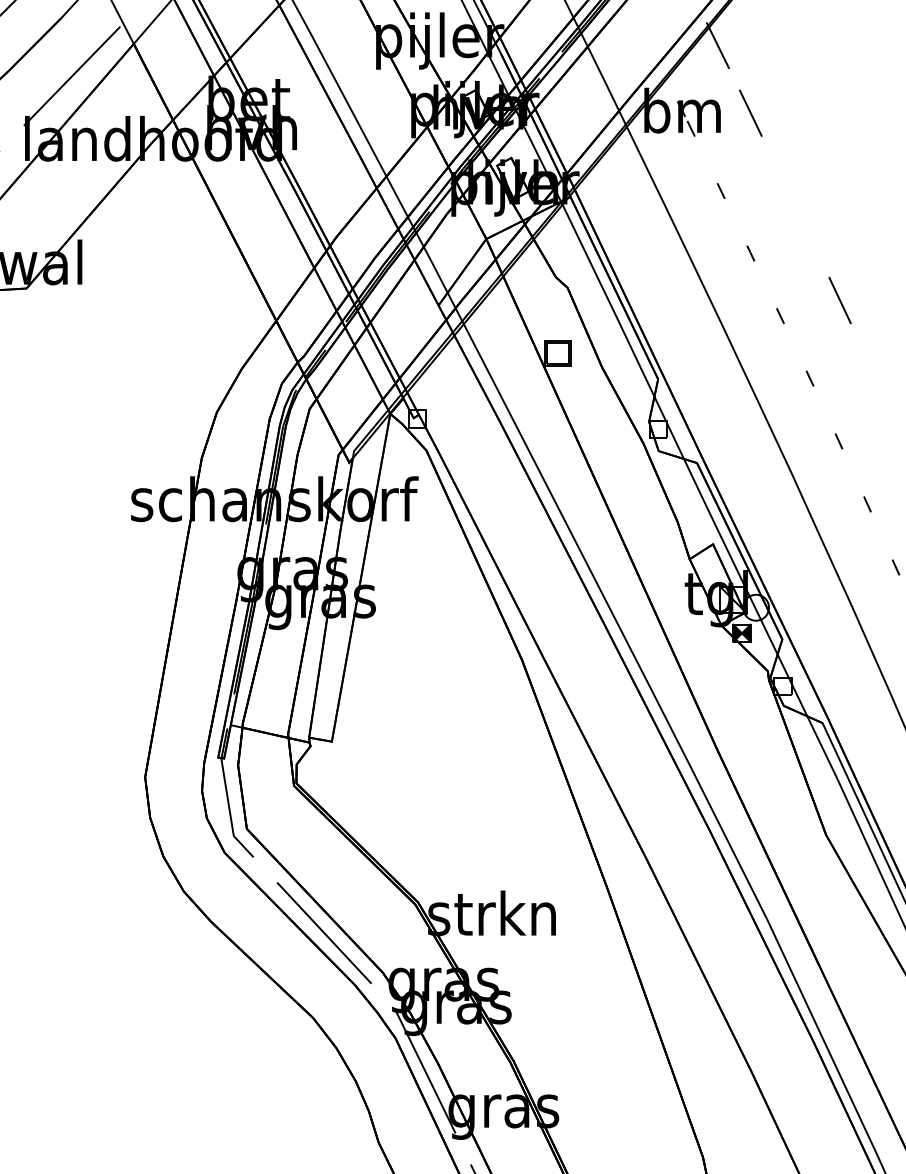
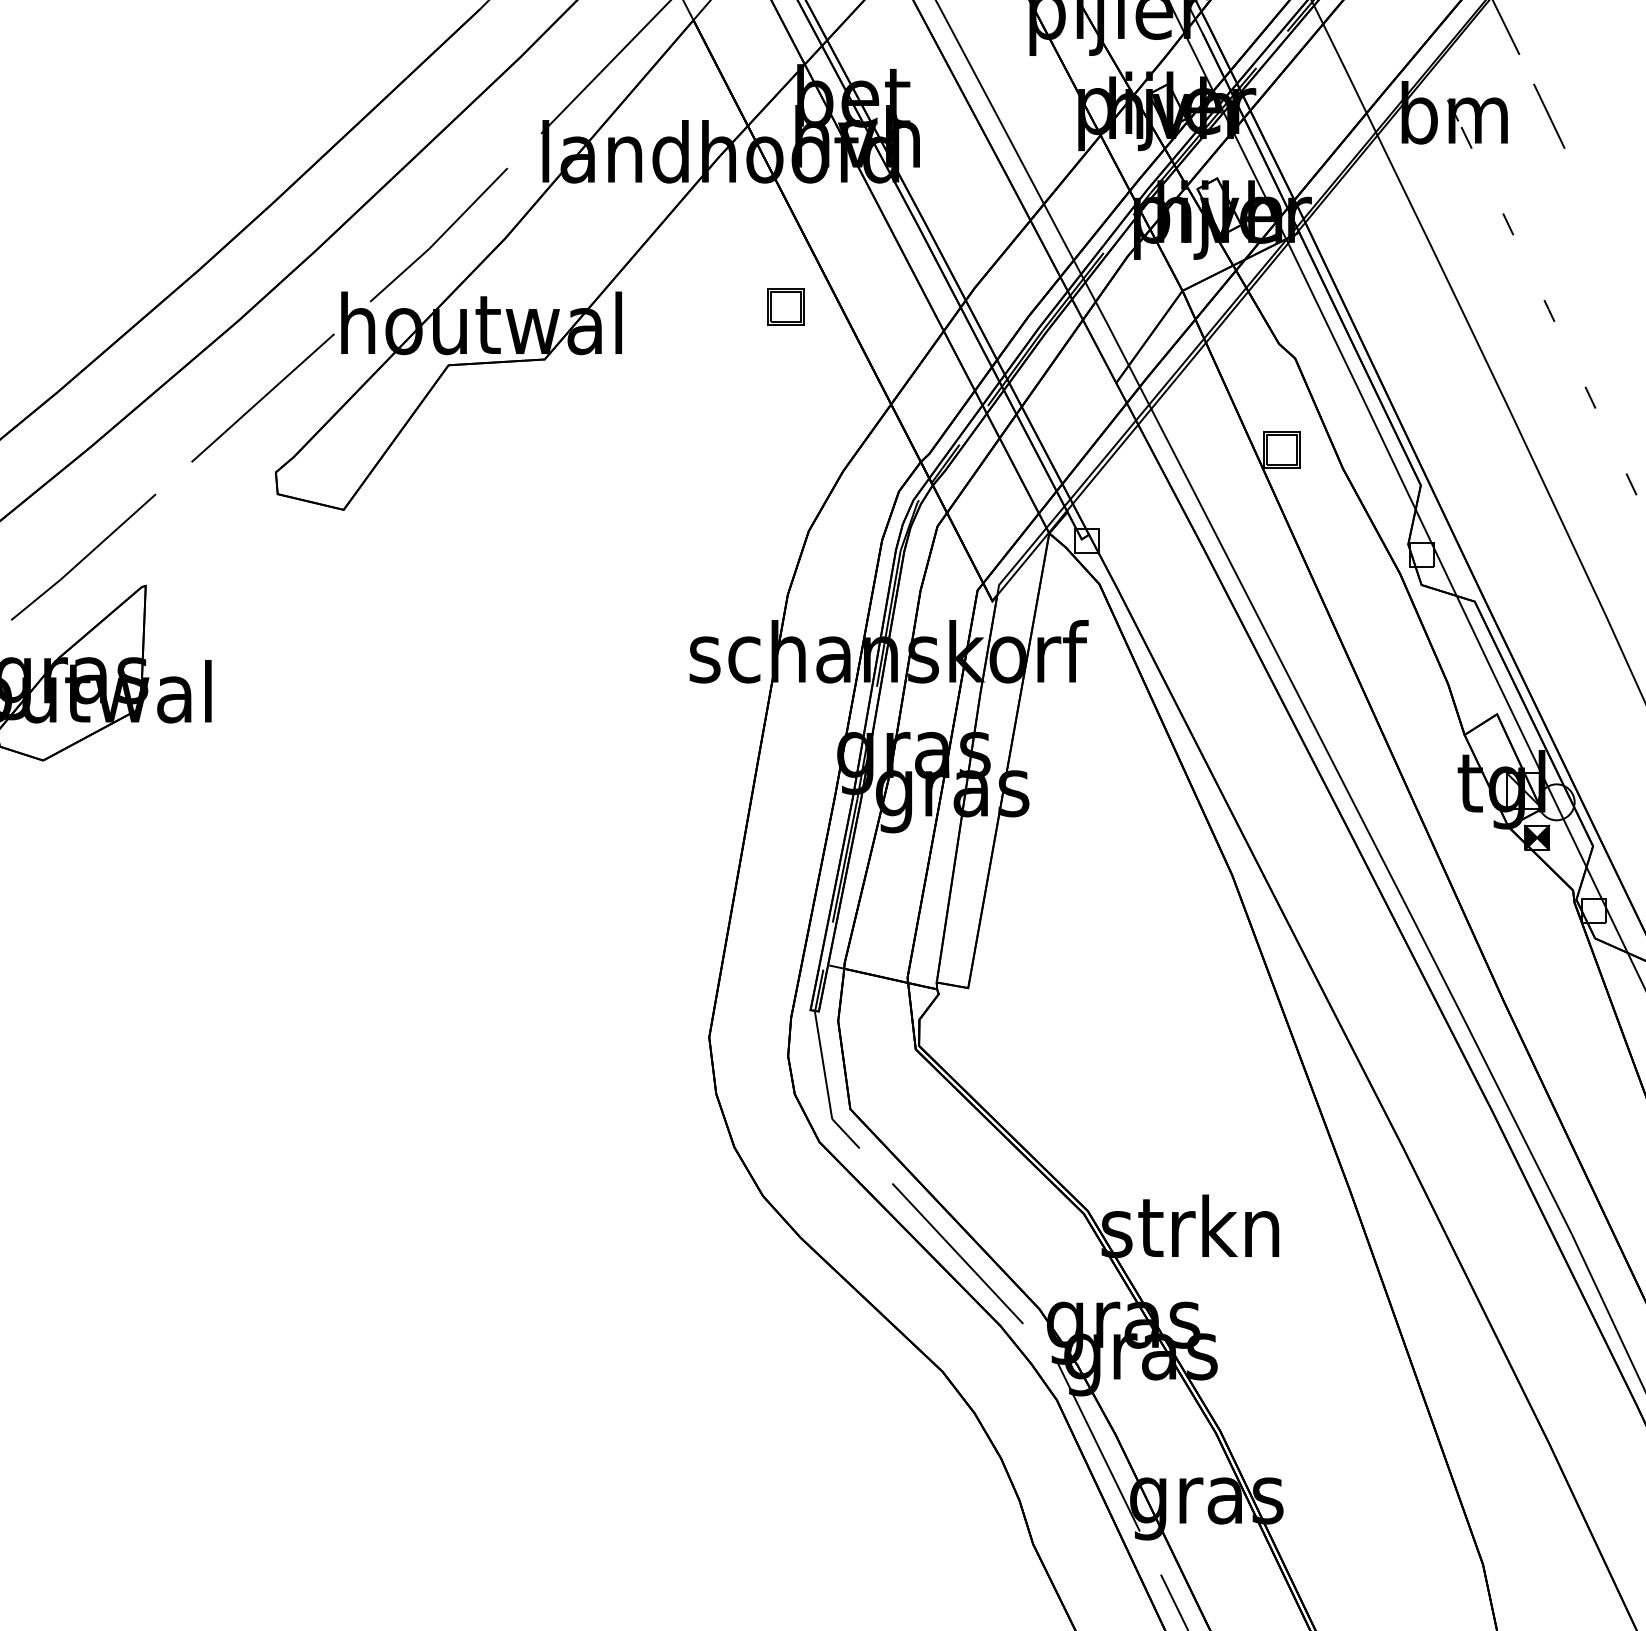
part: (200, 250) -> (785, 306), added

